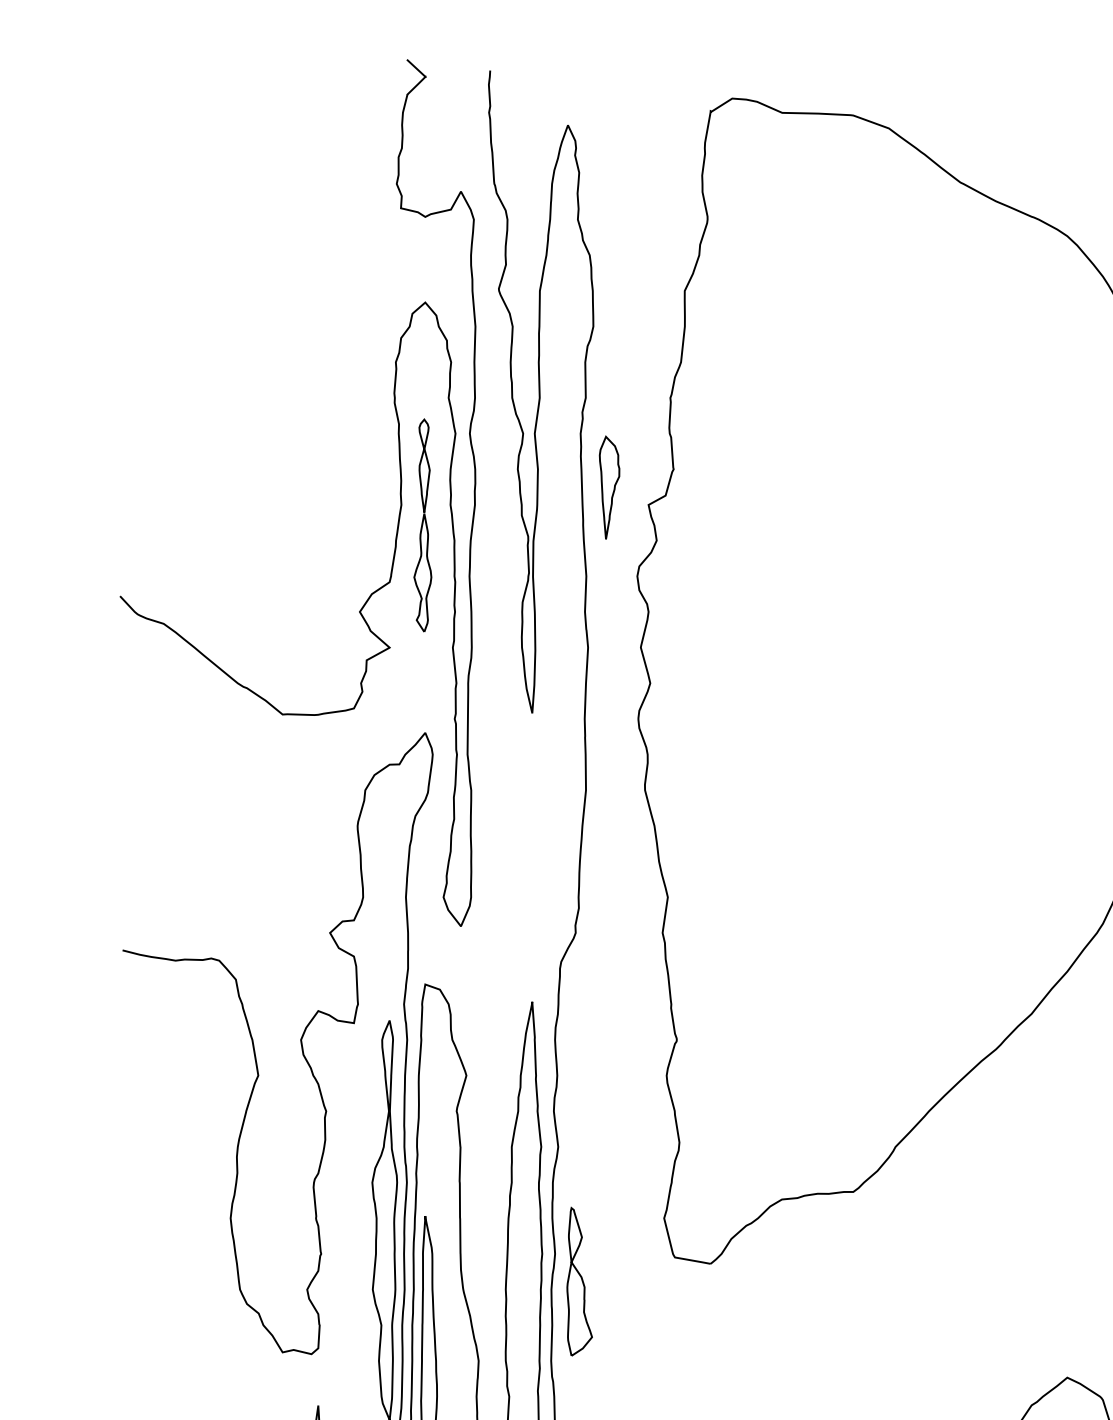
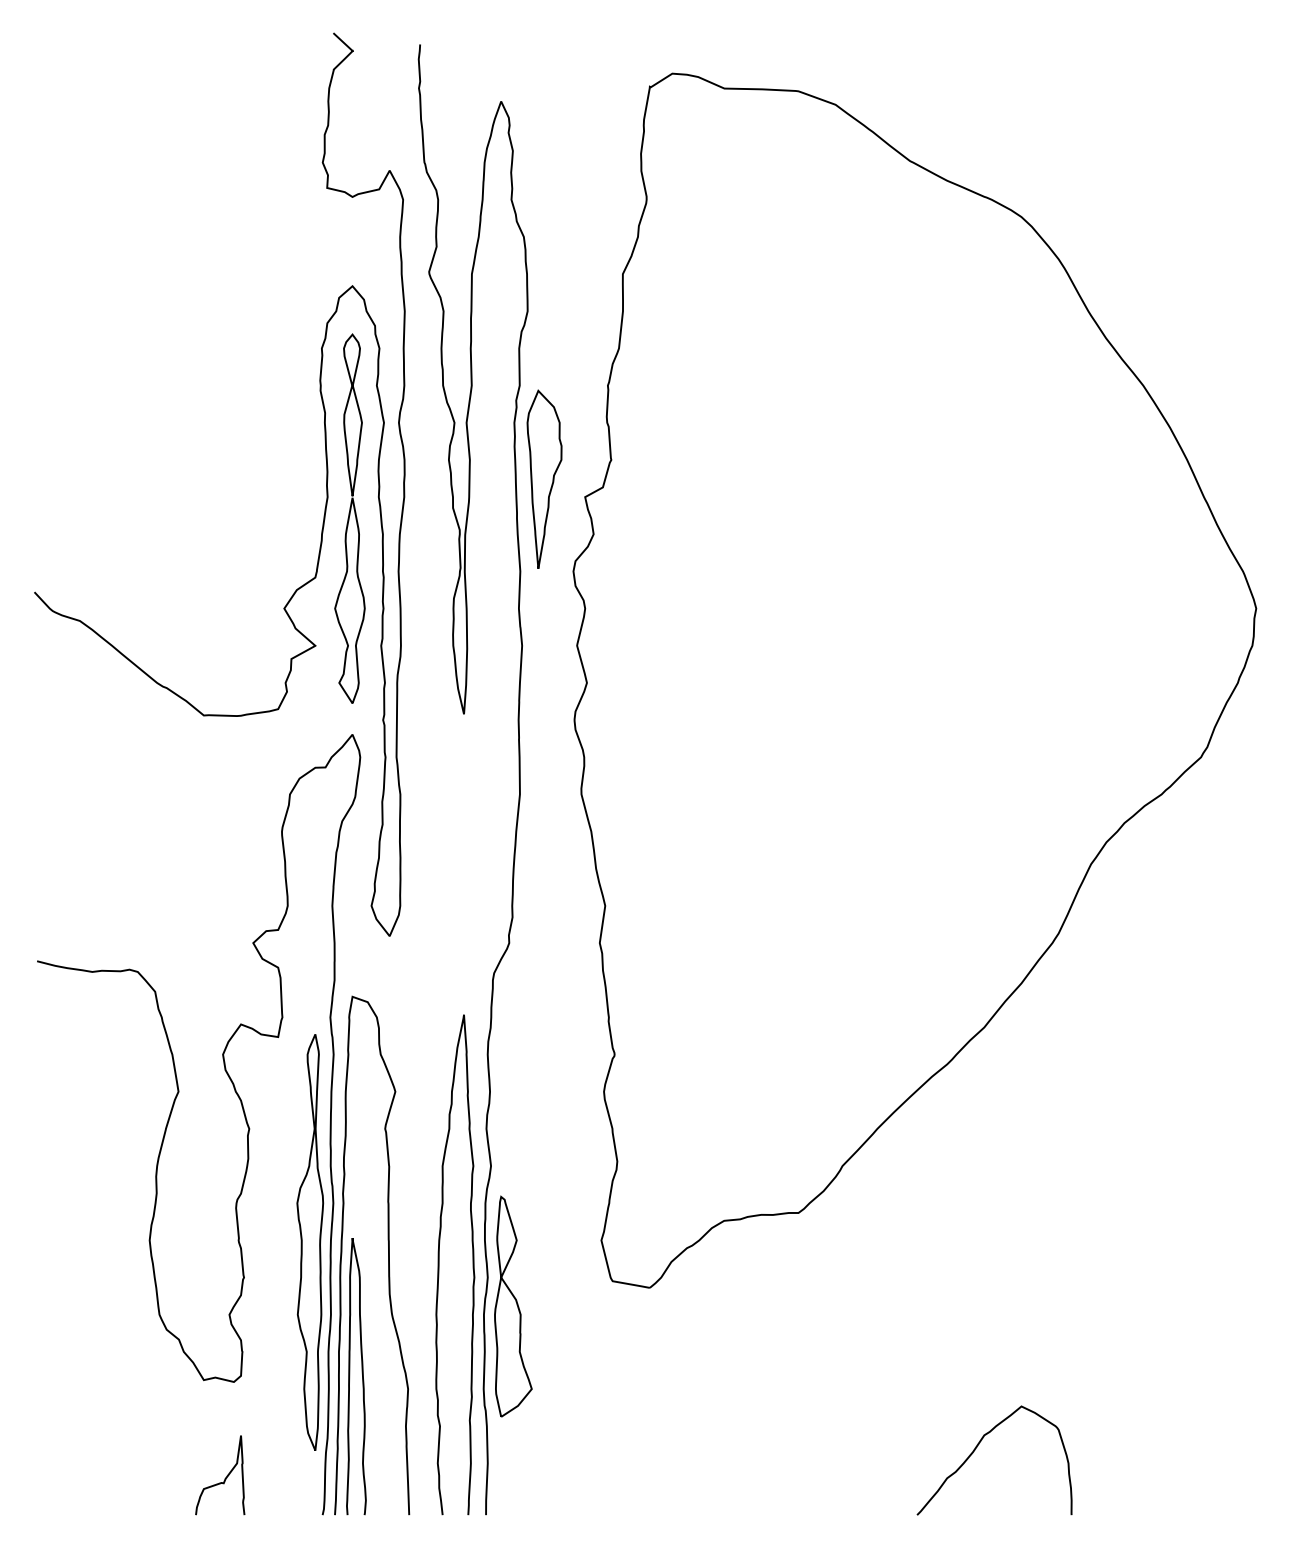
part: (609, 487) -> (544, 478), size x1.67
part: (422, 525) -> (349, 518), size x1.67
part: (579, 1281) -> (513, 1306), size x1.43

